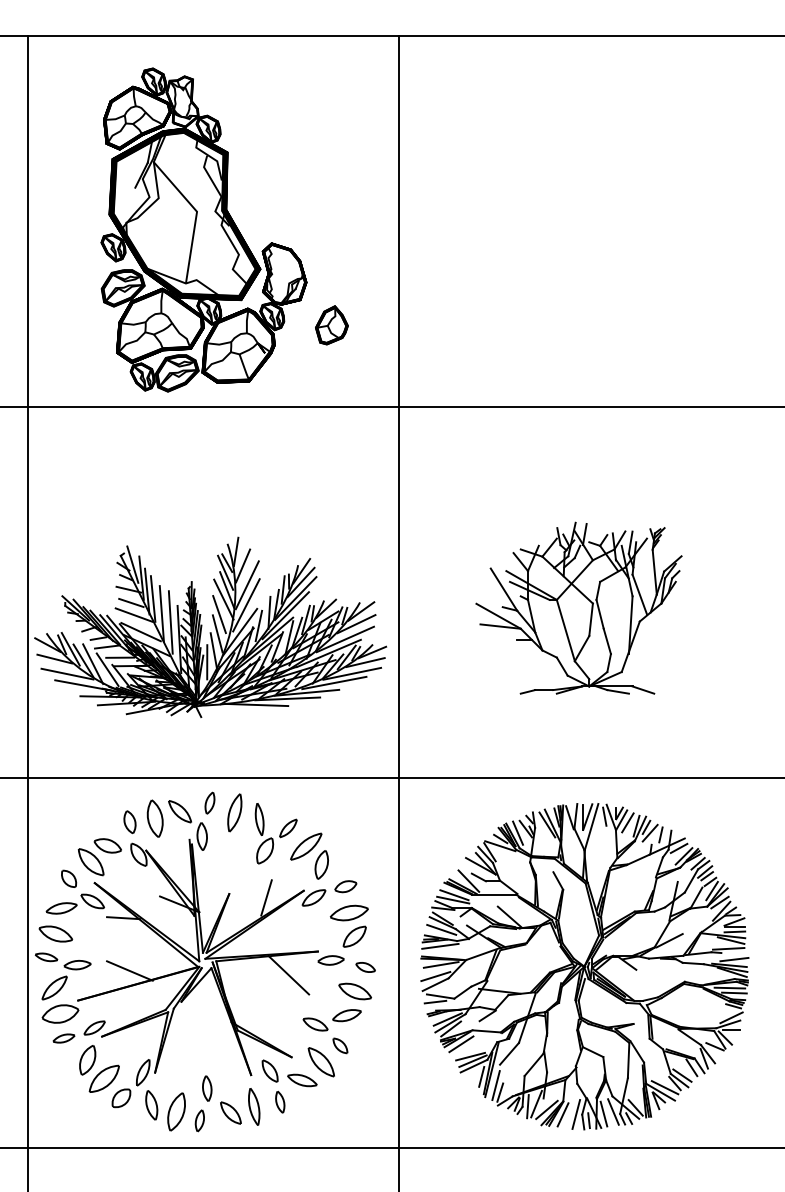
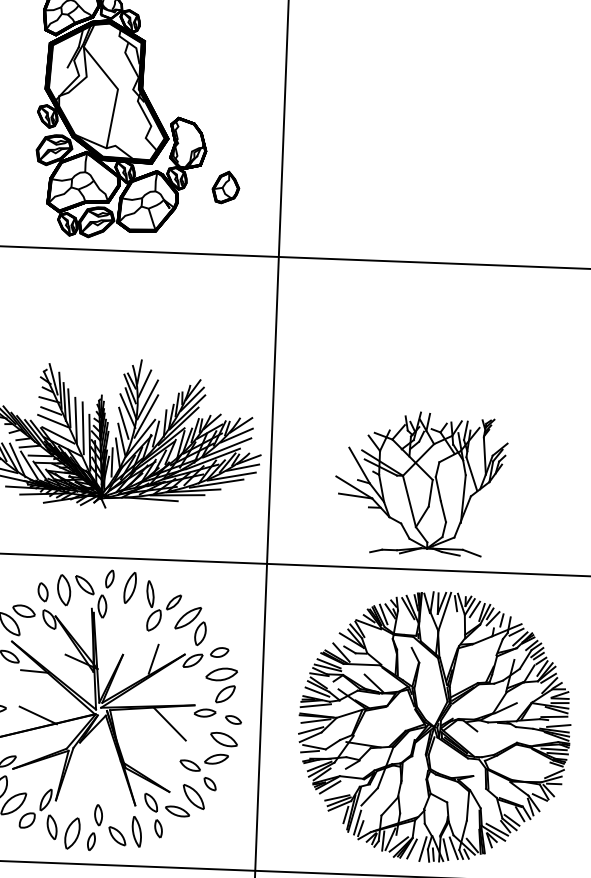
part: (578, 607) -> (420, 482), moved
part: (584, 966) -> (434, 726), moved

